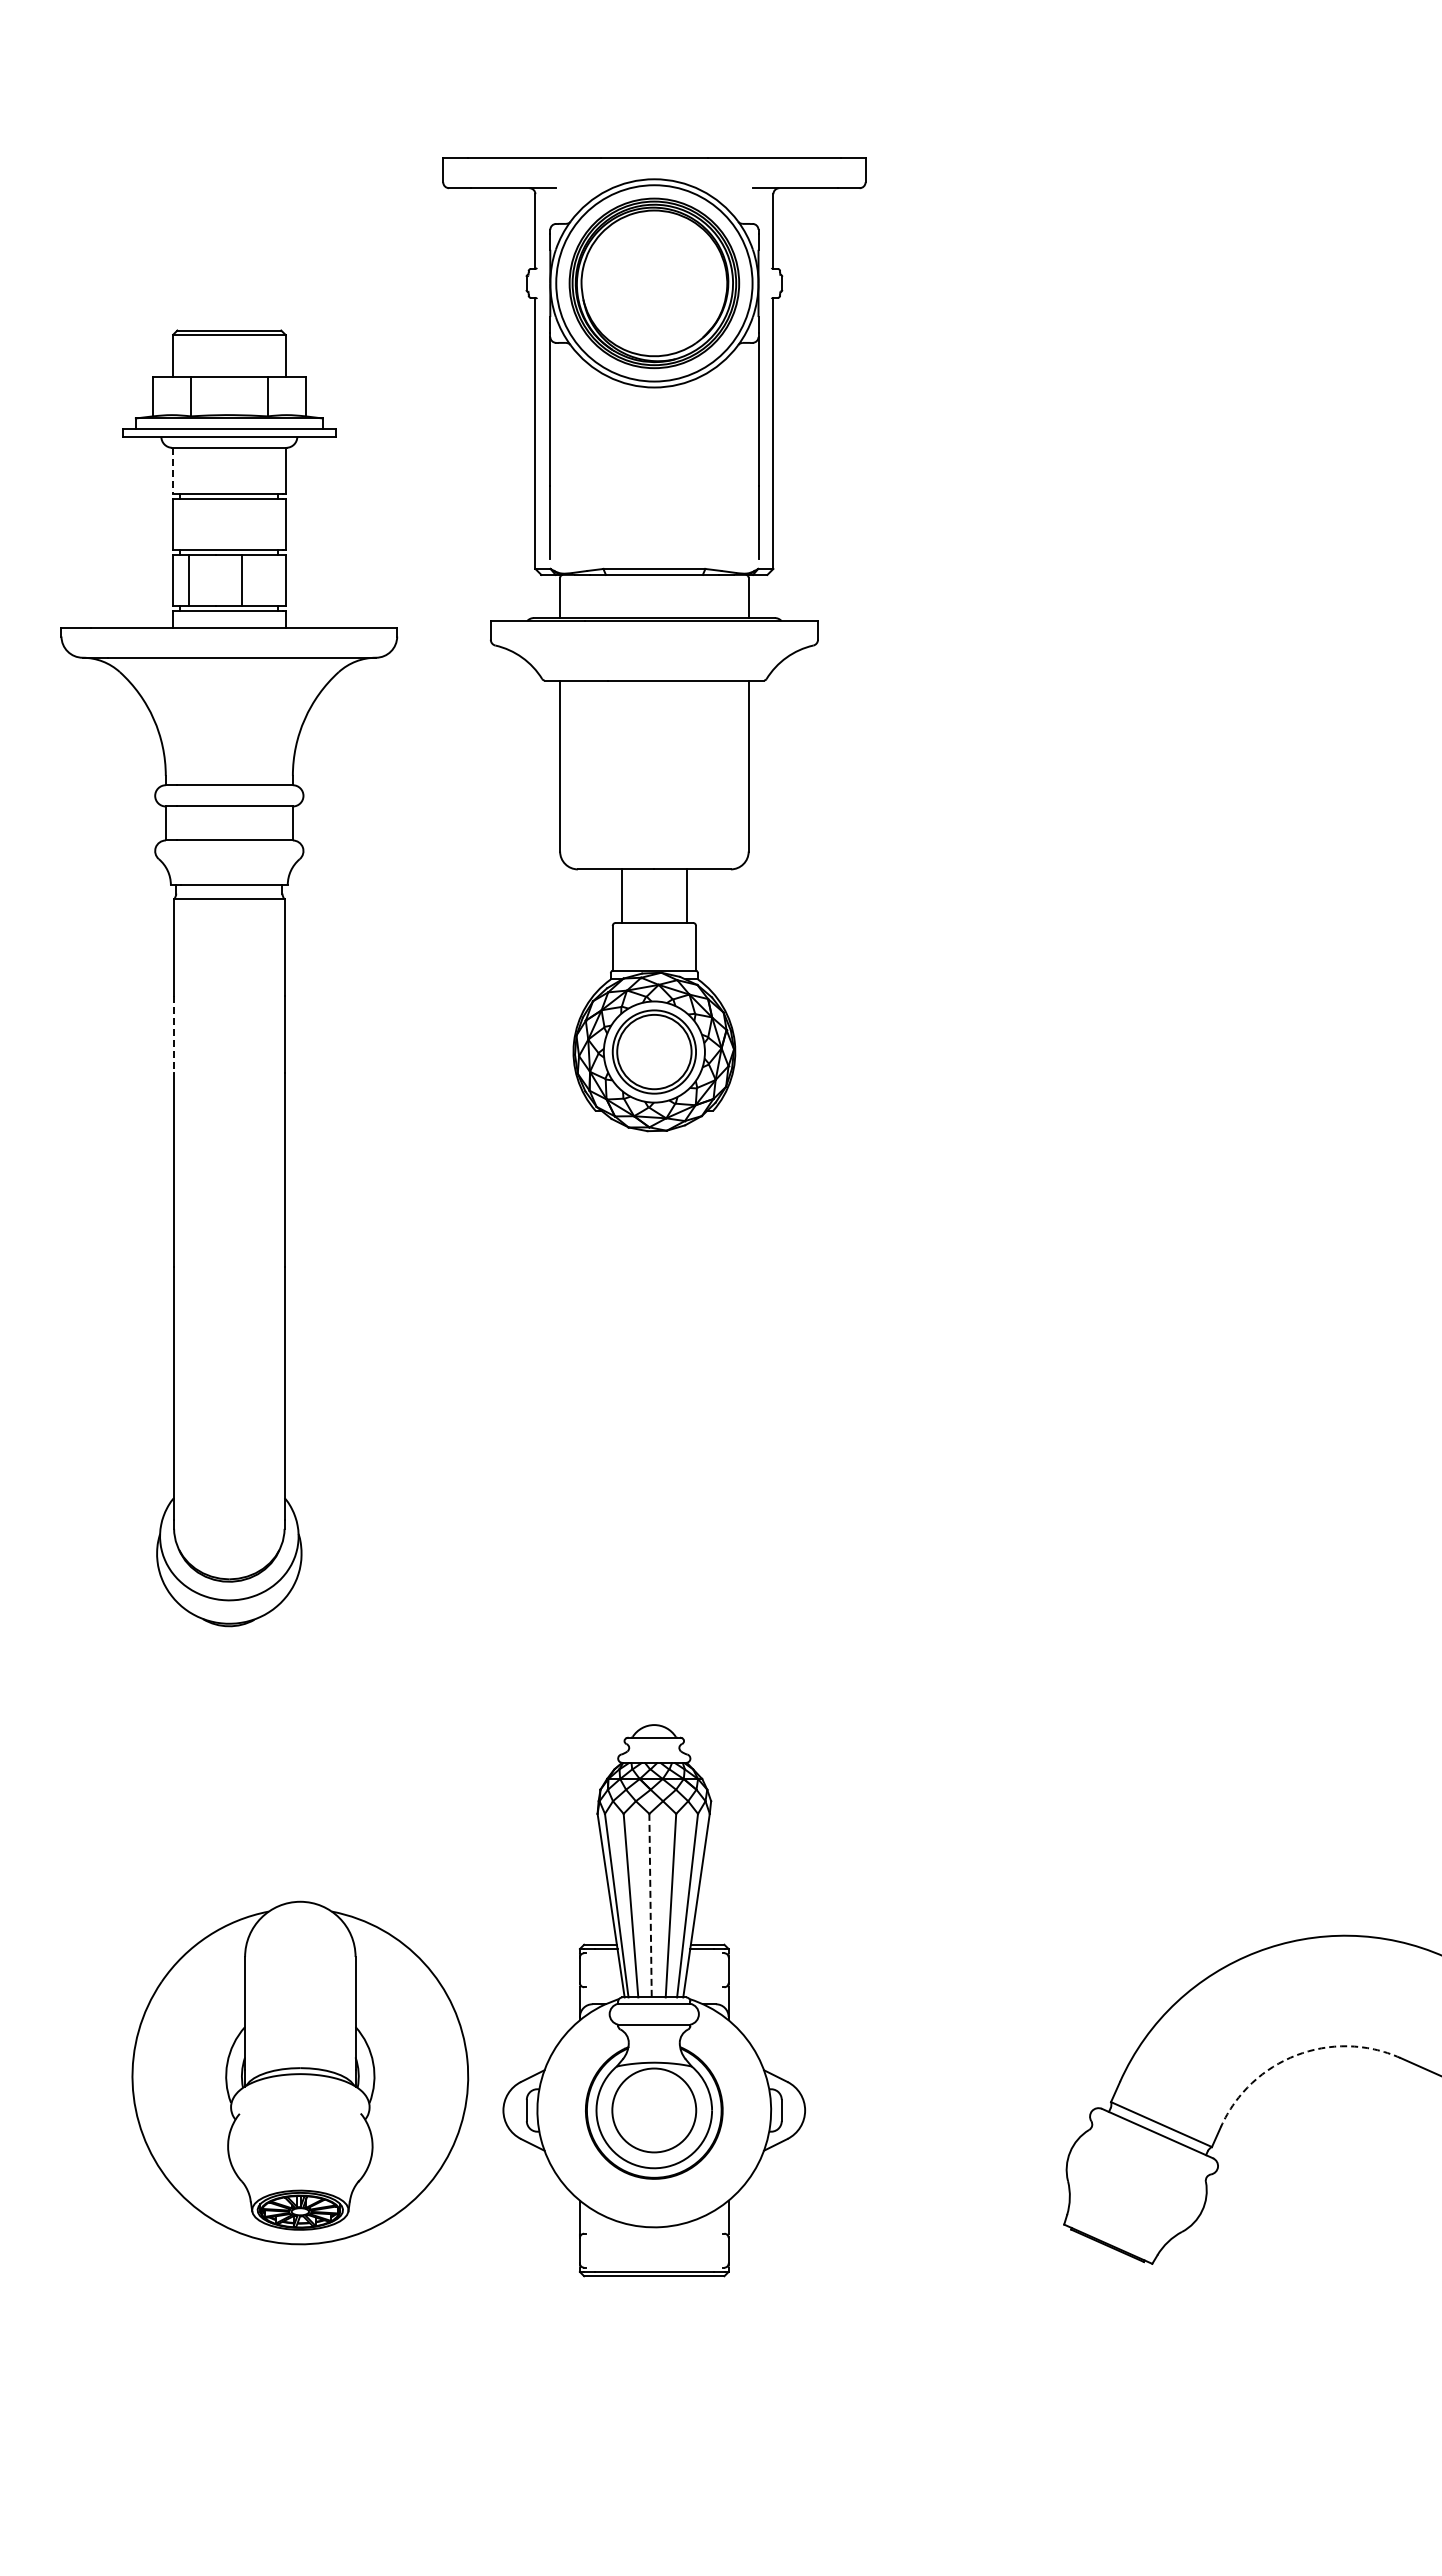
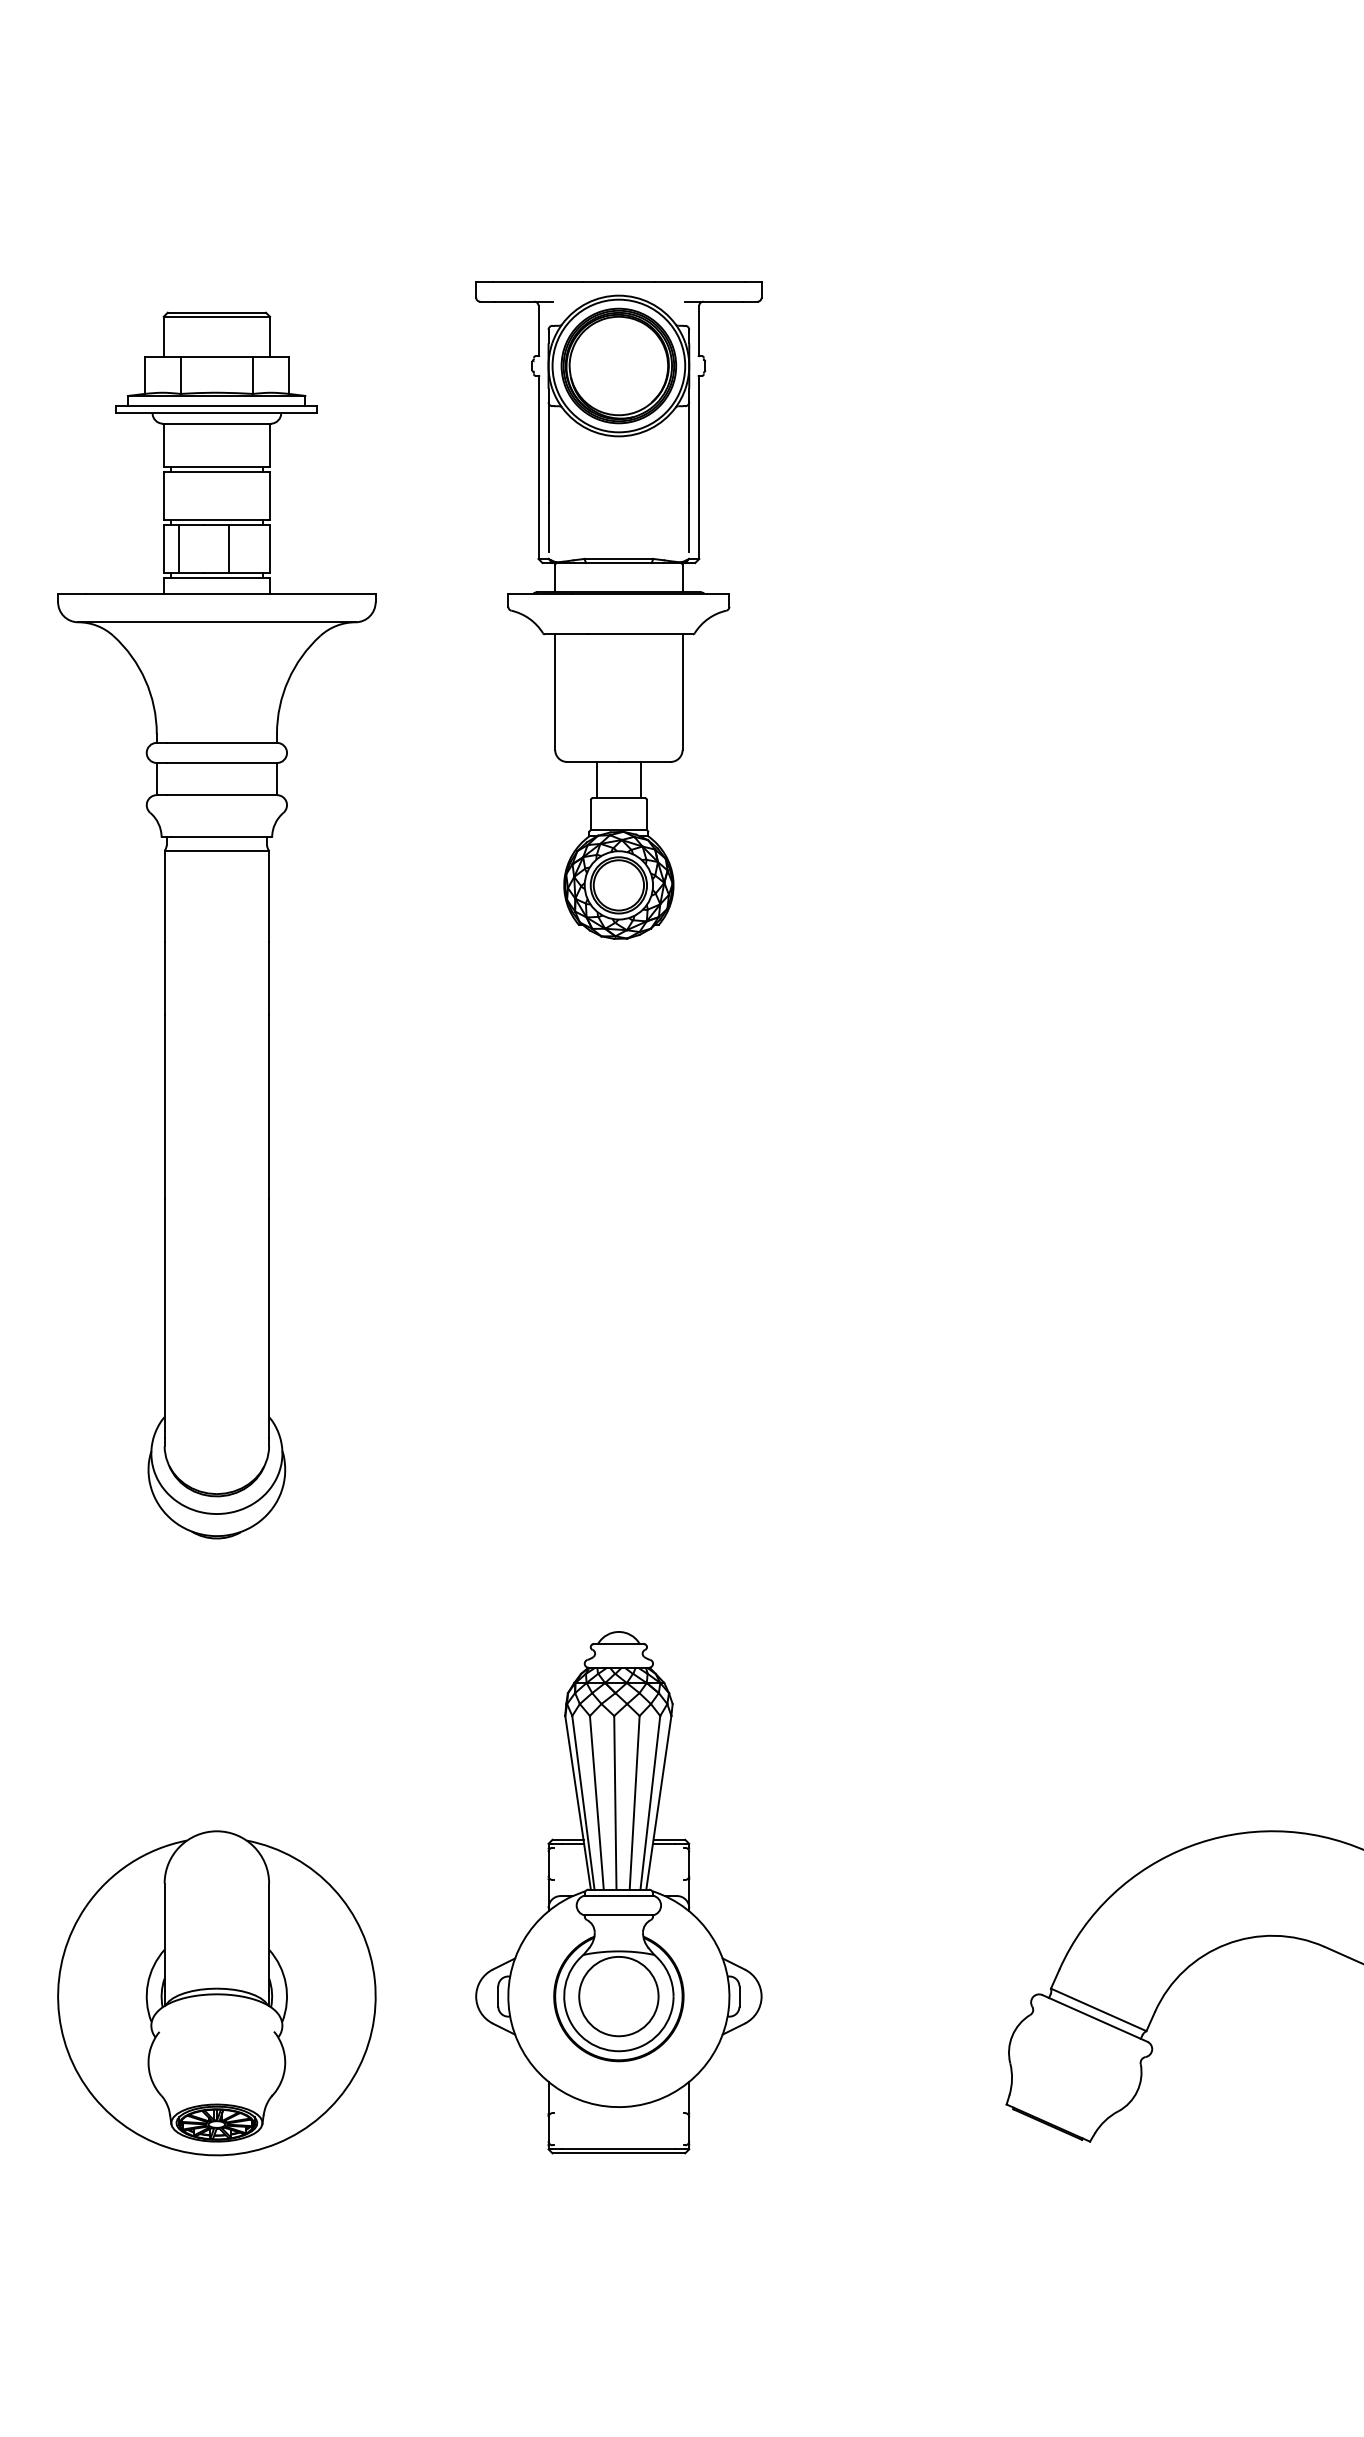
line: (173, 470) -> (164, 445), dashed -> solid
part: (653, 645) -> (618, 610), size x0.71
line: (174, 1034) -> (165, 978), dashed -> solid
line: (650, 1905) -> (615, 1802), dashed -> solid
arc: (1296, 2055) -> (1226, 1944), dashed -> solid
part: (300, 2072) -> (217, 1992), moved

